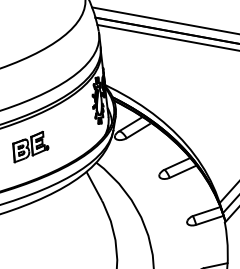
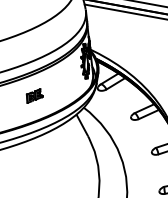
part: (30, 146) -> (34, 95), size x0.6

